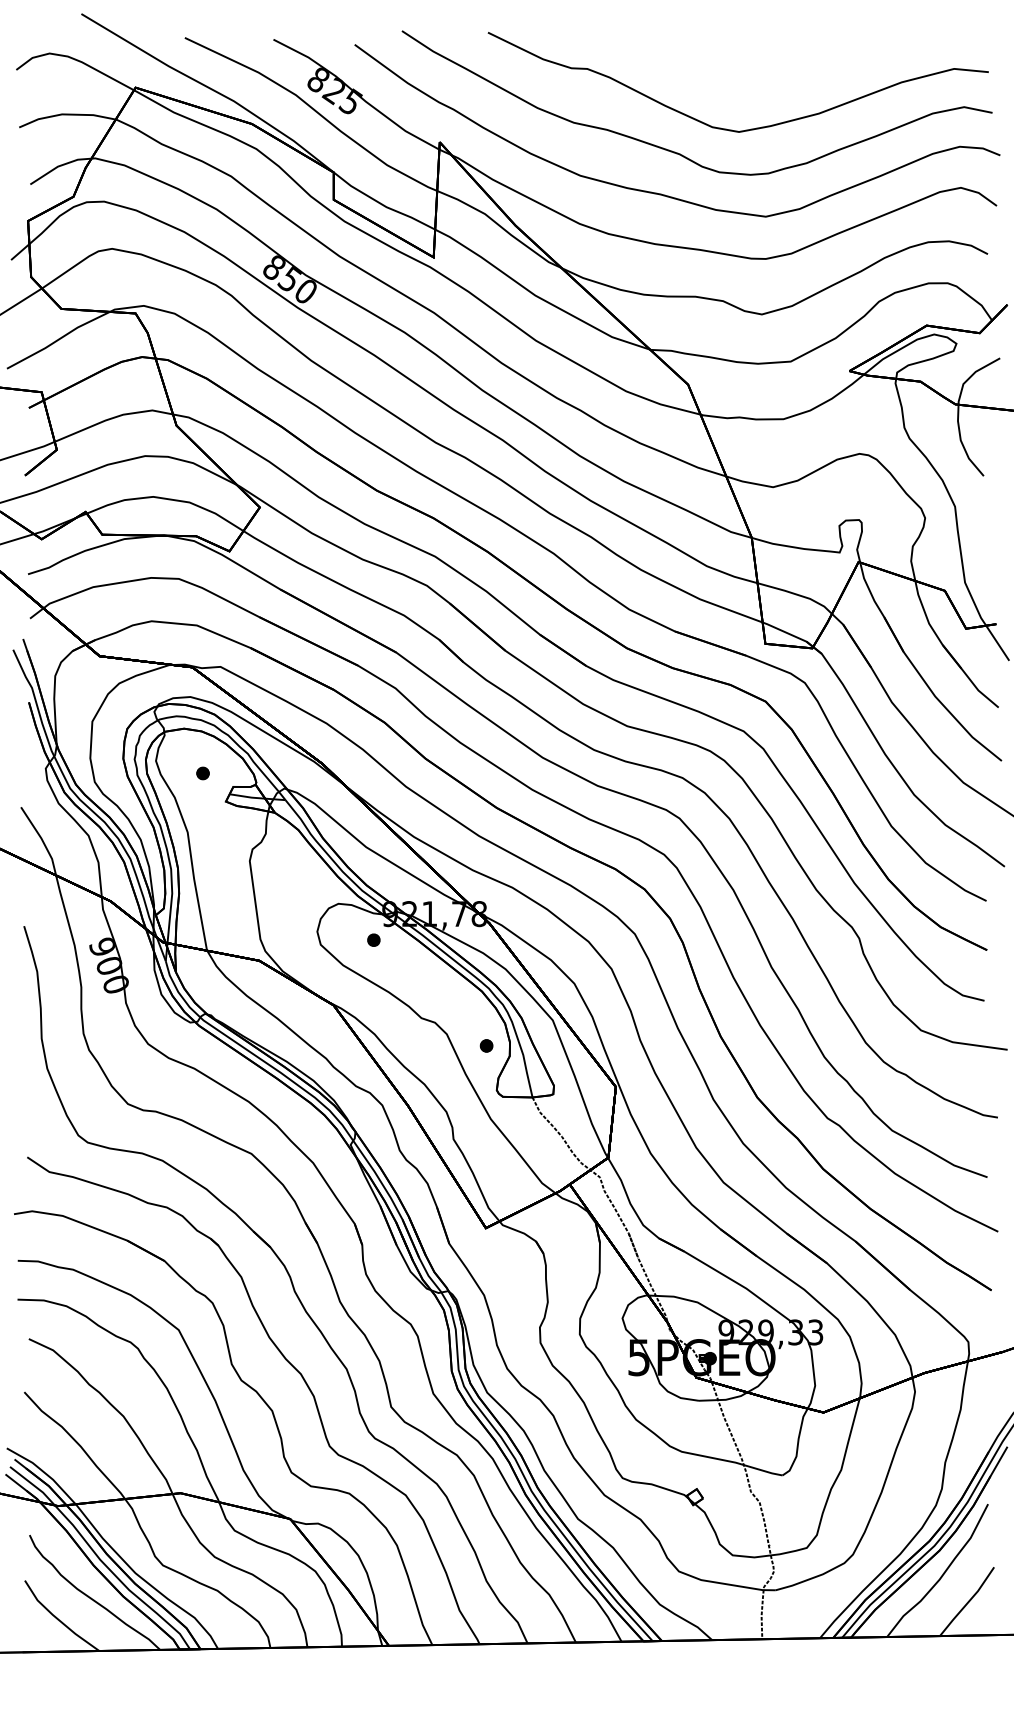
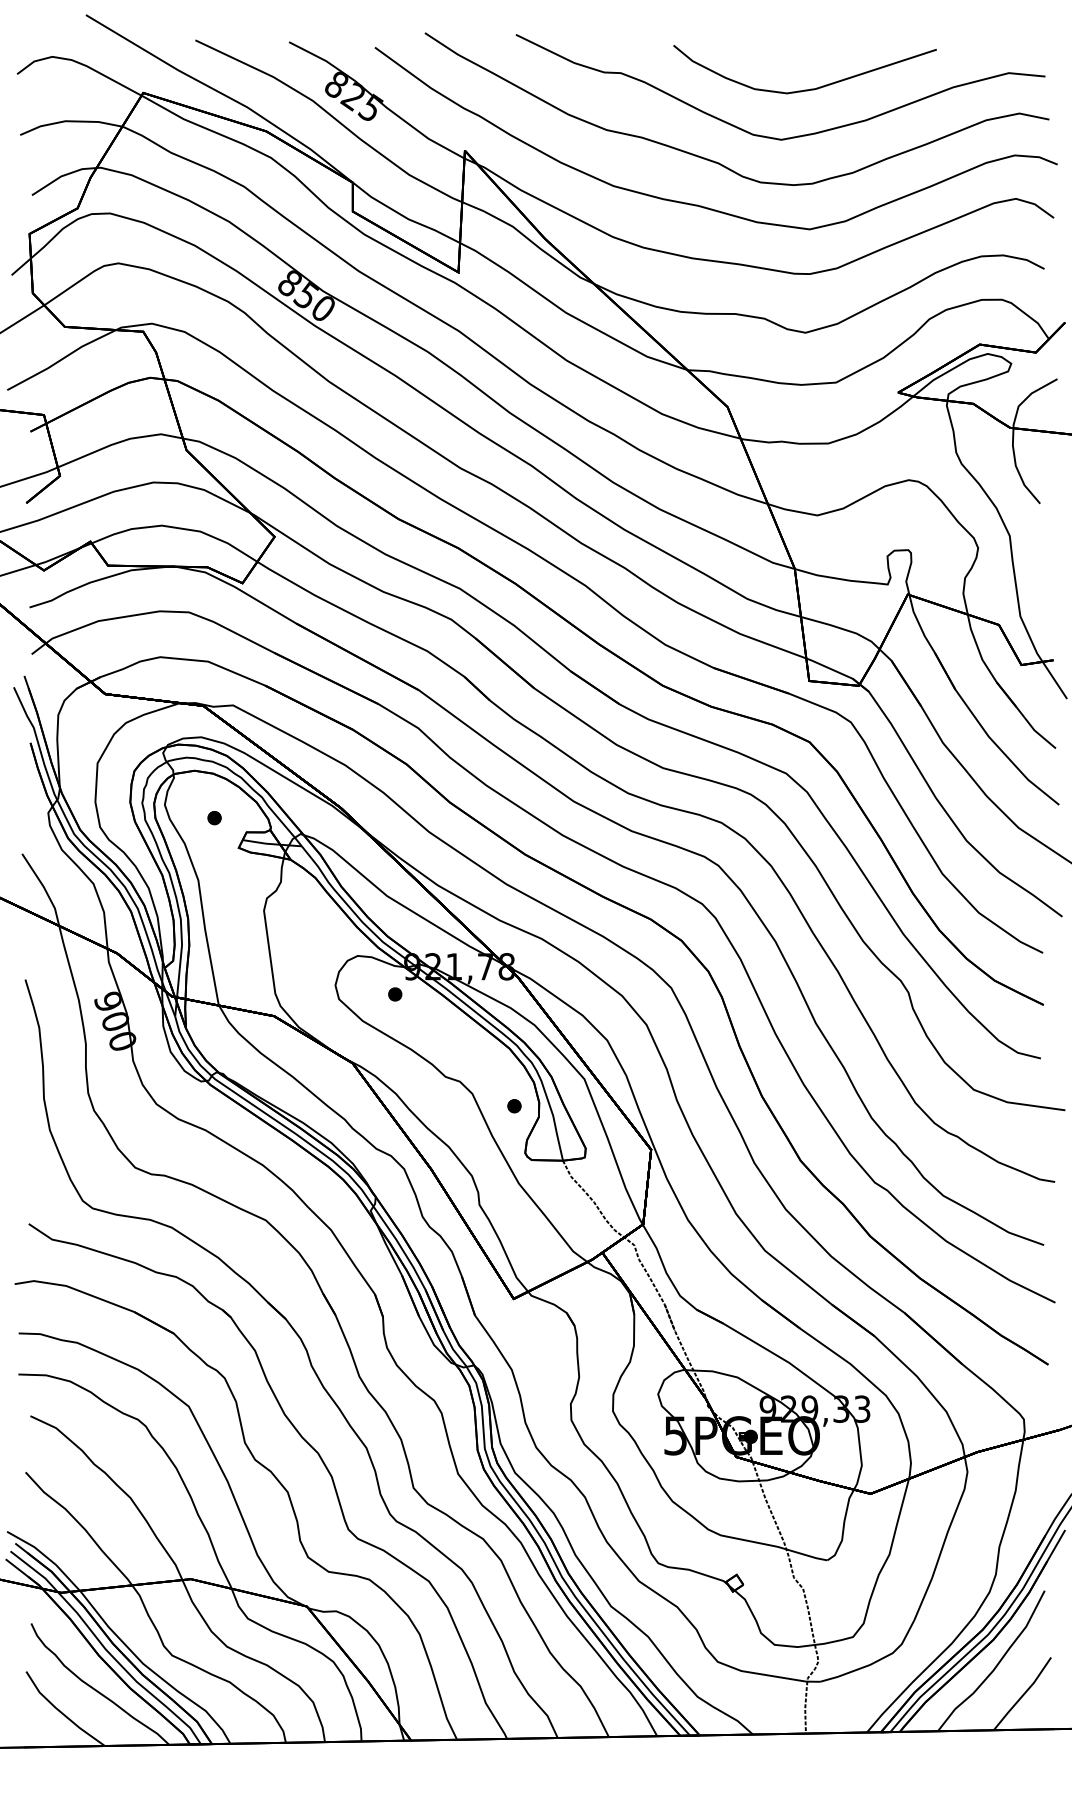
curve: (766, 83) -> (810, 88), added

